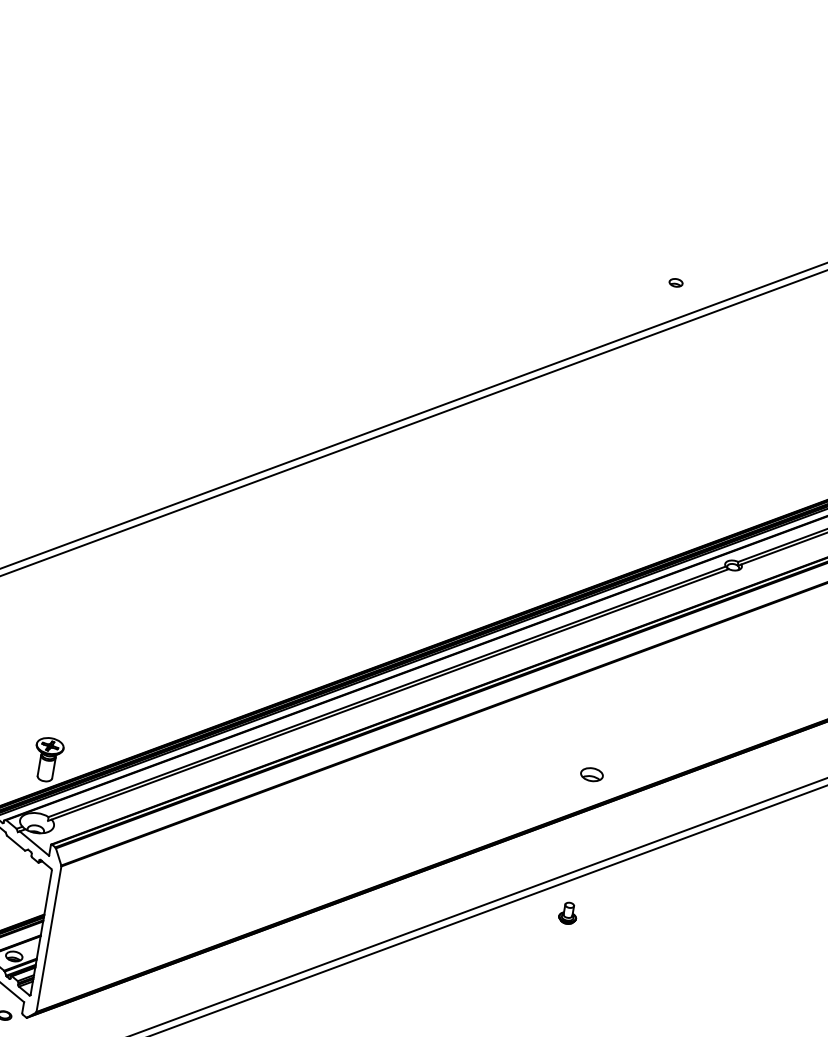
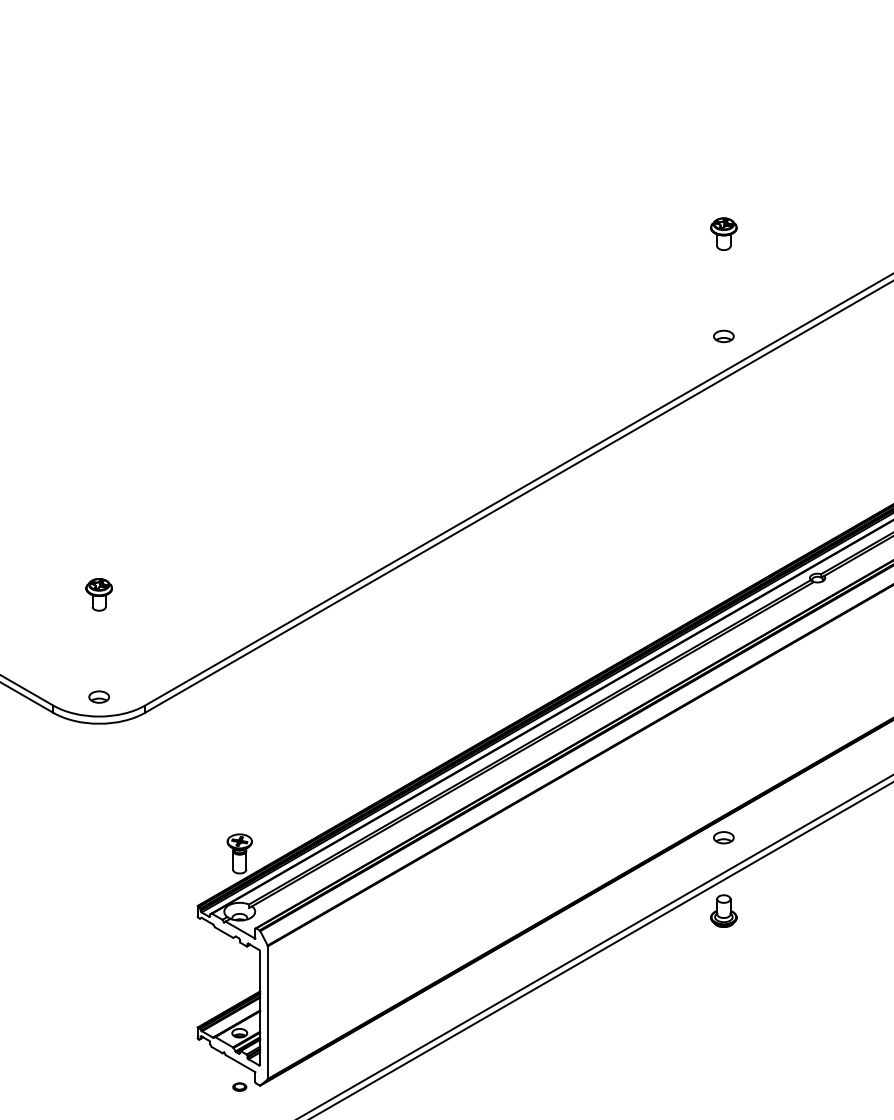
part: (694, 169) -> (723, 233), added
part: (675, 282) -> (723, 336), size x1.67
part: (591, 774) -> (723, 837), moved
part: (567, 912) -> (723, 910), size x1.67

